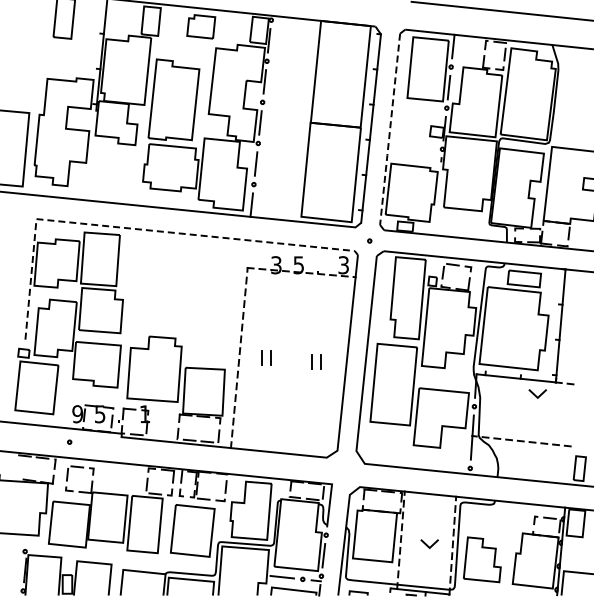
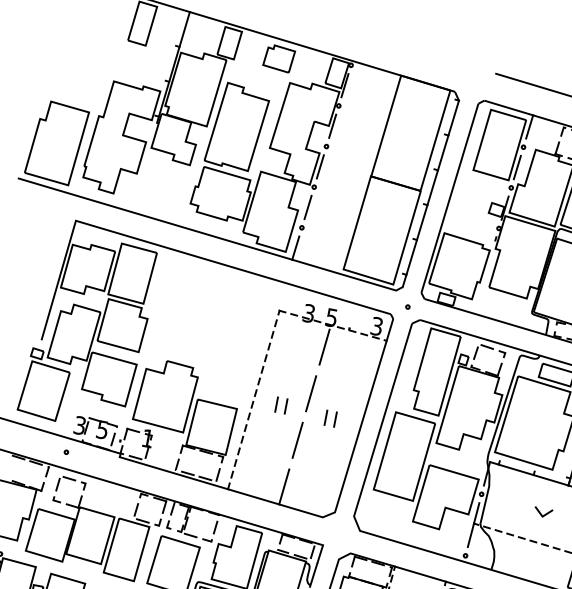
line: (390, 129) -> (450, 198), dashed -> solid
line: (134, 228) -> (172, 249), dashed -> solid
line: (297, 294) -> (324, 347), added
line: (292, 341) -> (310, 393), added
line: (288, 388) -> (297, 440), added
line: (535, 394) -> (540, 512), moved
text: (77, 414) -> (79, 425), 9 -> 3
line: (283, 435) -> (283, 486), added

